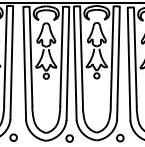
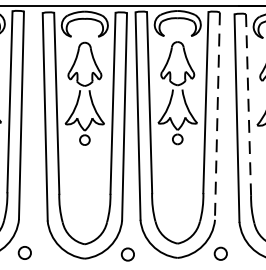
line: (135, 57) -> (248, 105), solid -> dashed
line: (118, 63) -> (217, 116), solid -> dashed

